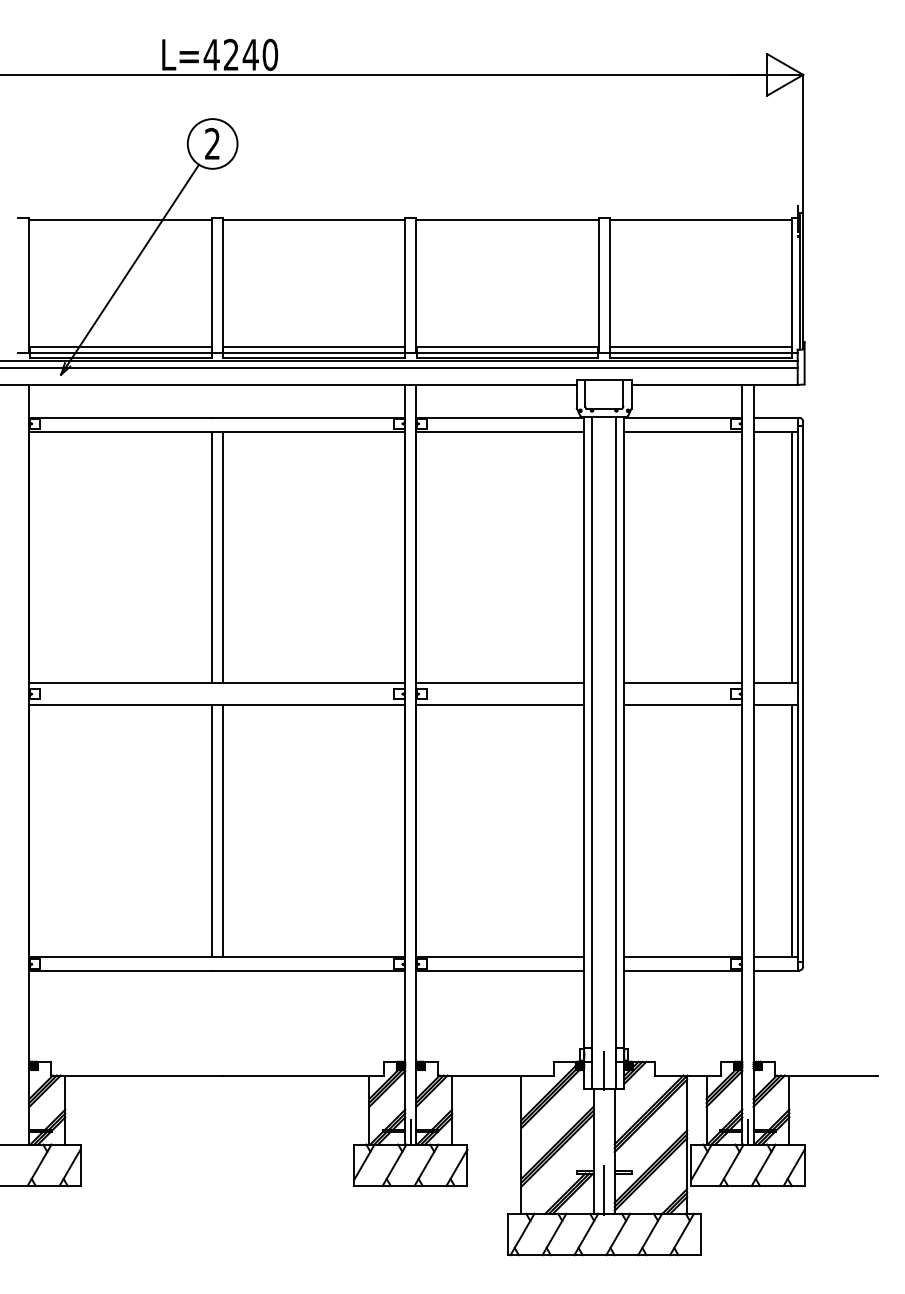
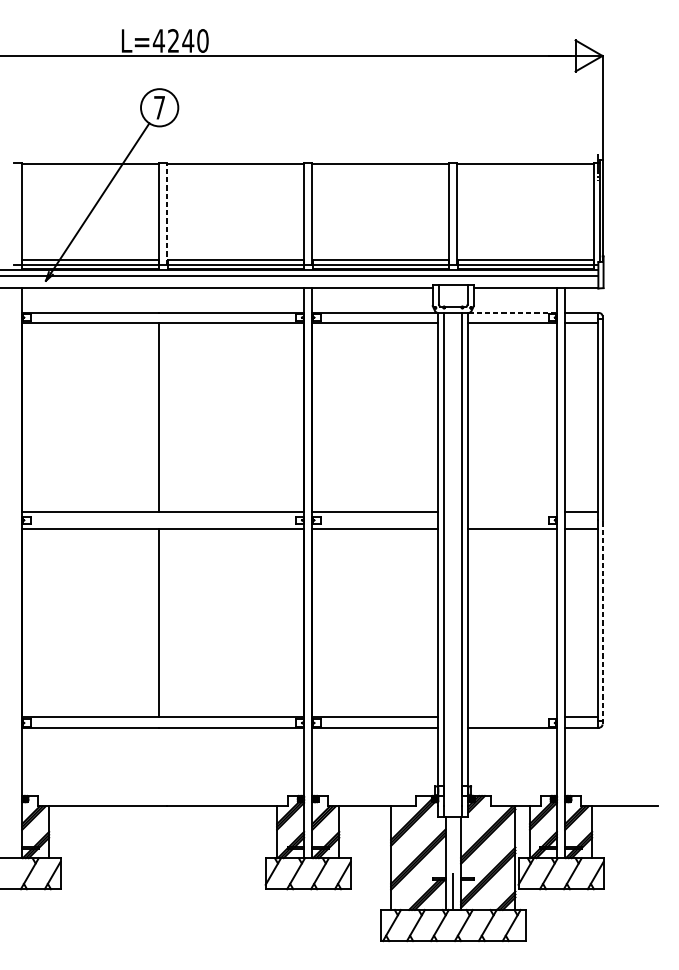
text: (212, 143) -> (159, 107), 2 -> 7
line: (222, 285) -> (167, 213), solid -> dashed
line: (683, 417) -> (512, 312), solid -> dashed
line: (222, 557) -> (167, 417), removed
line: (792, 557) -> (594, 417), removed
line: (683, 683) -> (512, 512), removed
line: (803, 829) -> (602, 621), solid -> dashed
line: (222, 830) -> (167, 622), removed
line: (792, 830) -> (594, 622), removed
line: (683, 956) -> (512, 717), removed
line: (604, 1070) -> (453, 802), removed
line: (410, 1131) -> (308, 848), removed
line: (747, 1131) -> (560, 848), removed

